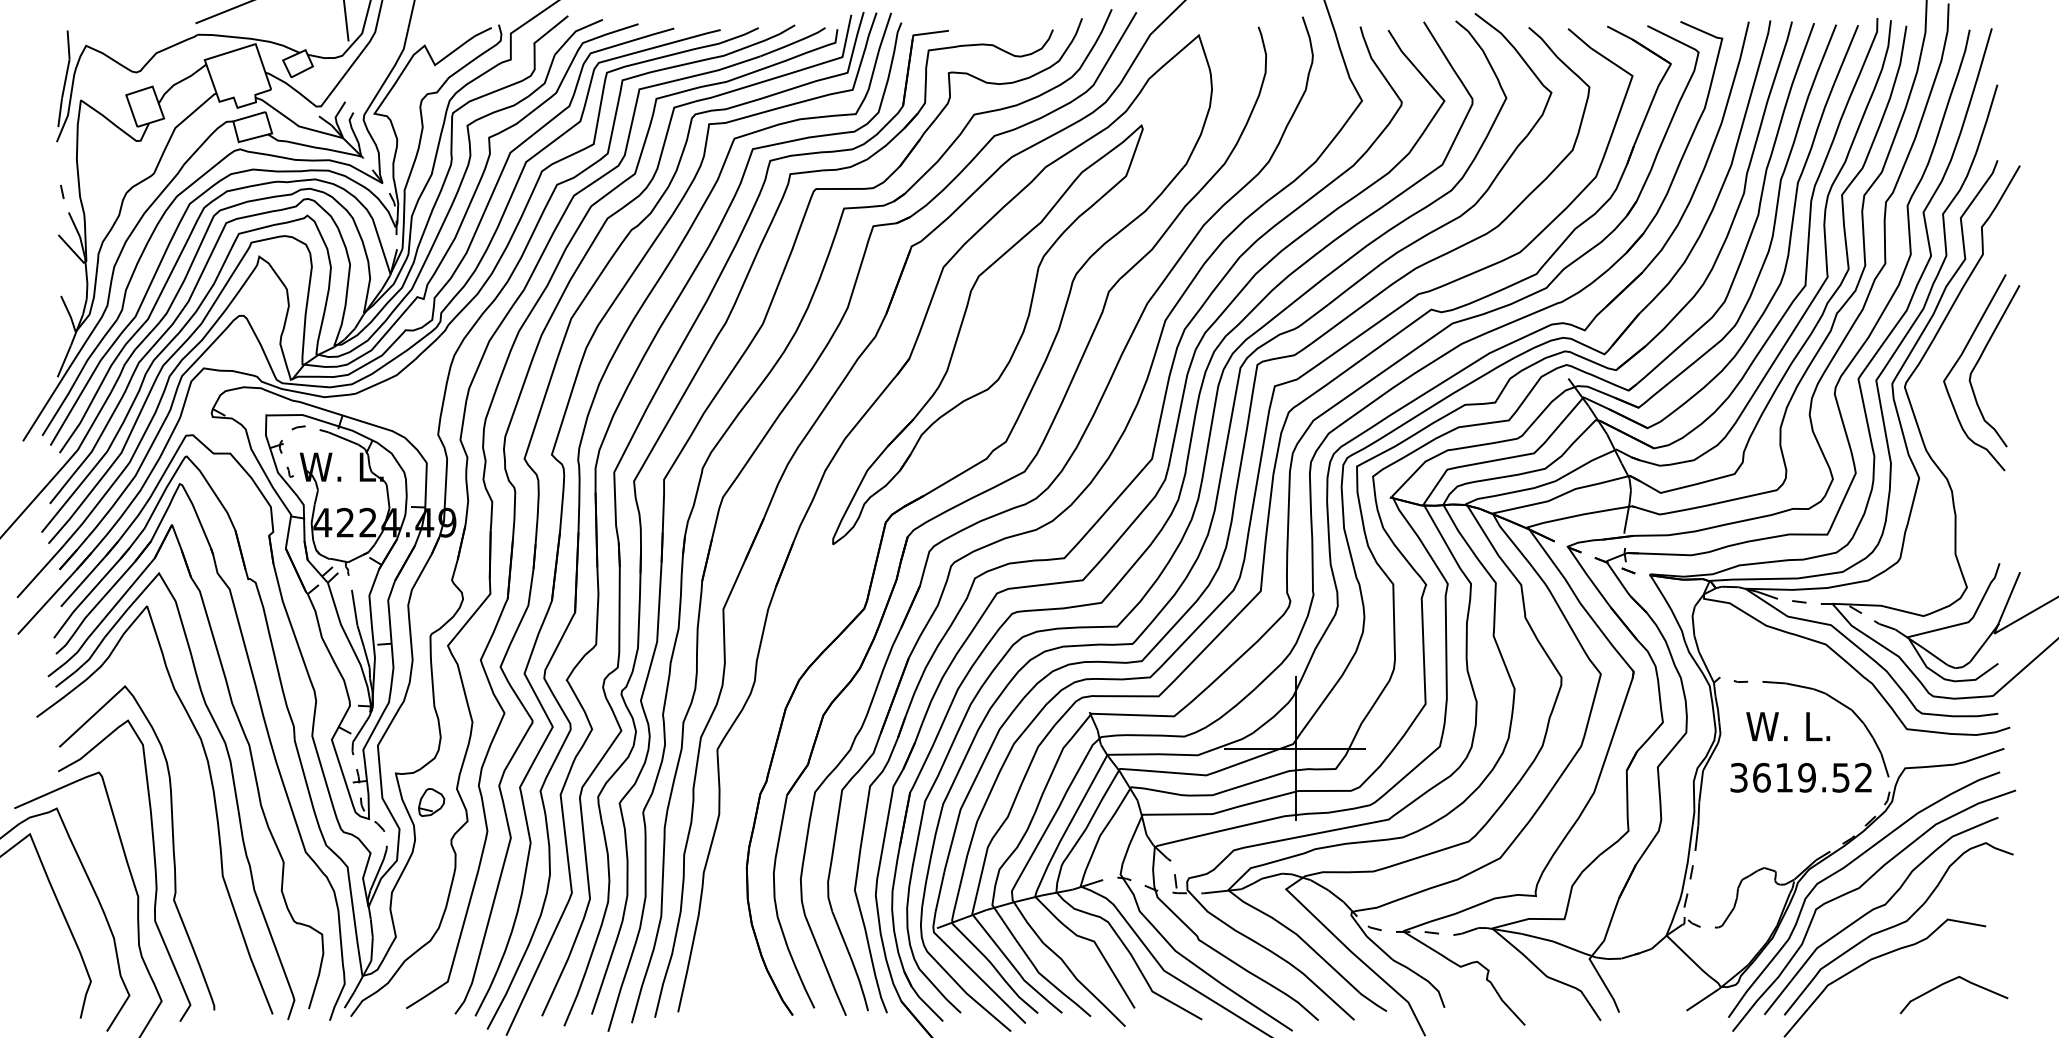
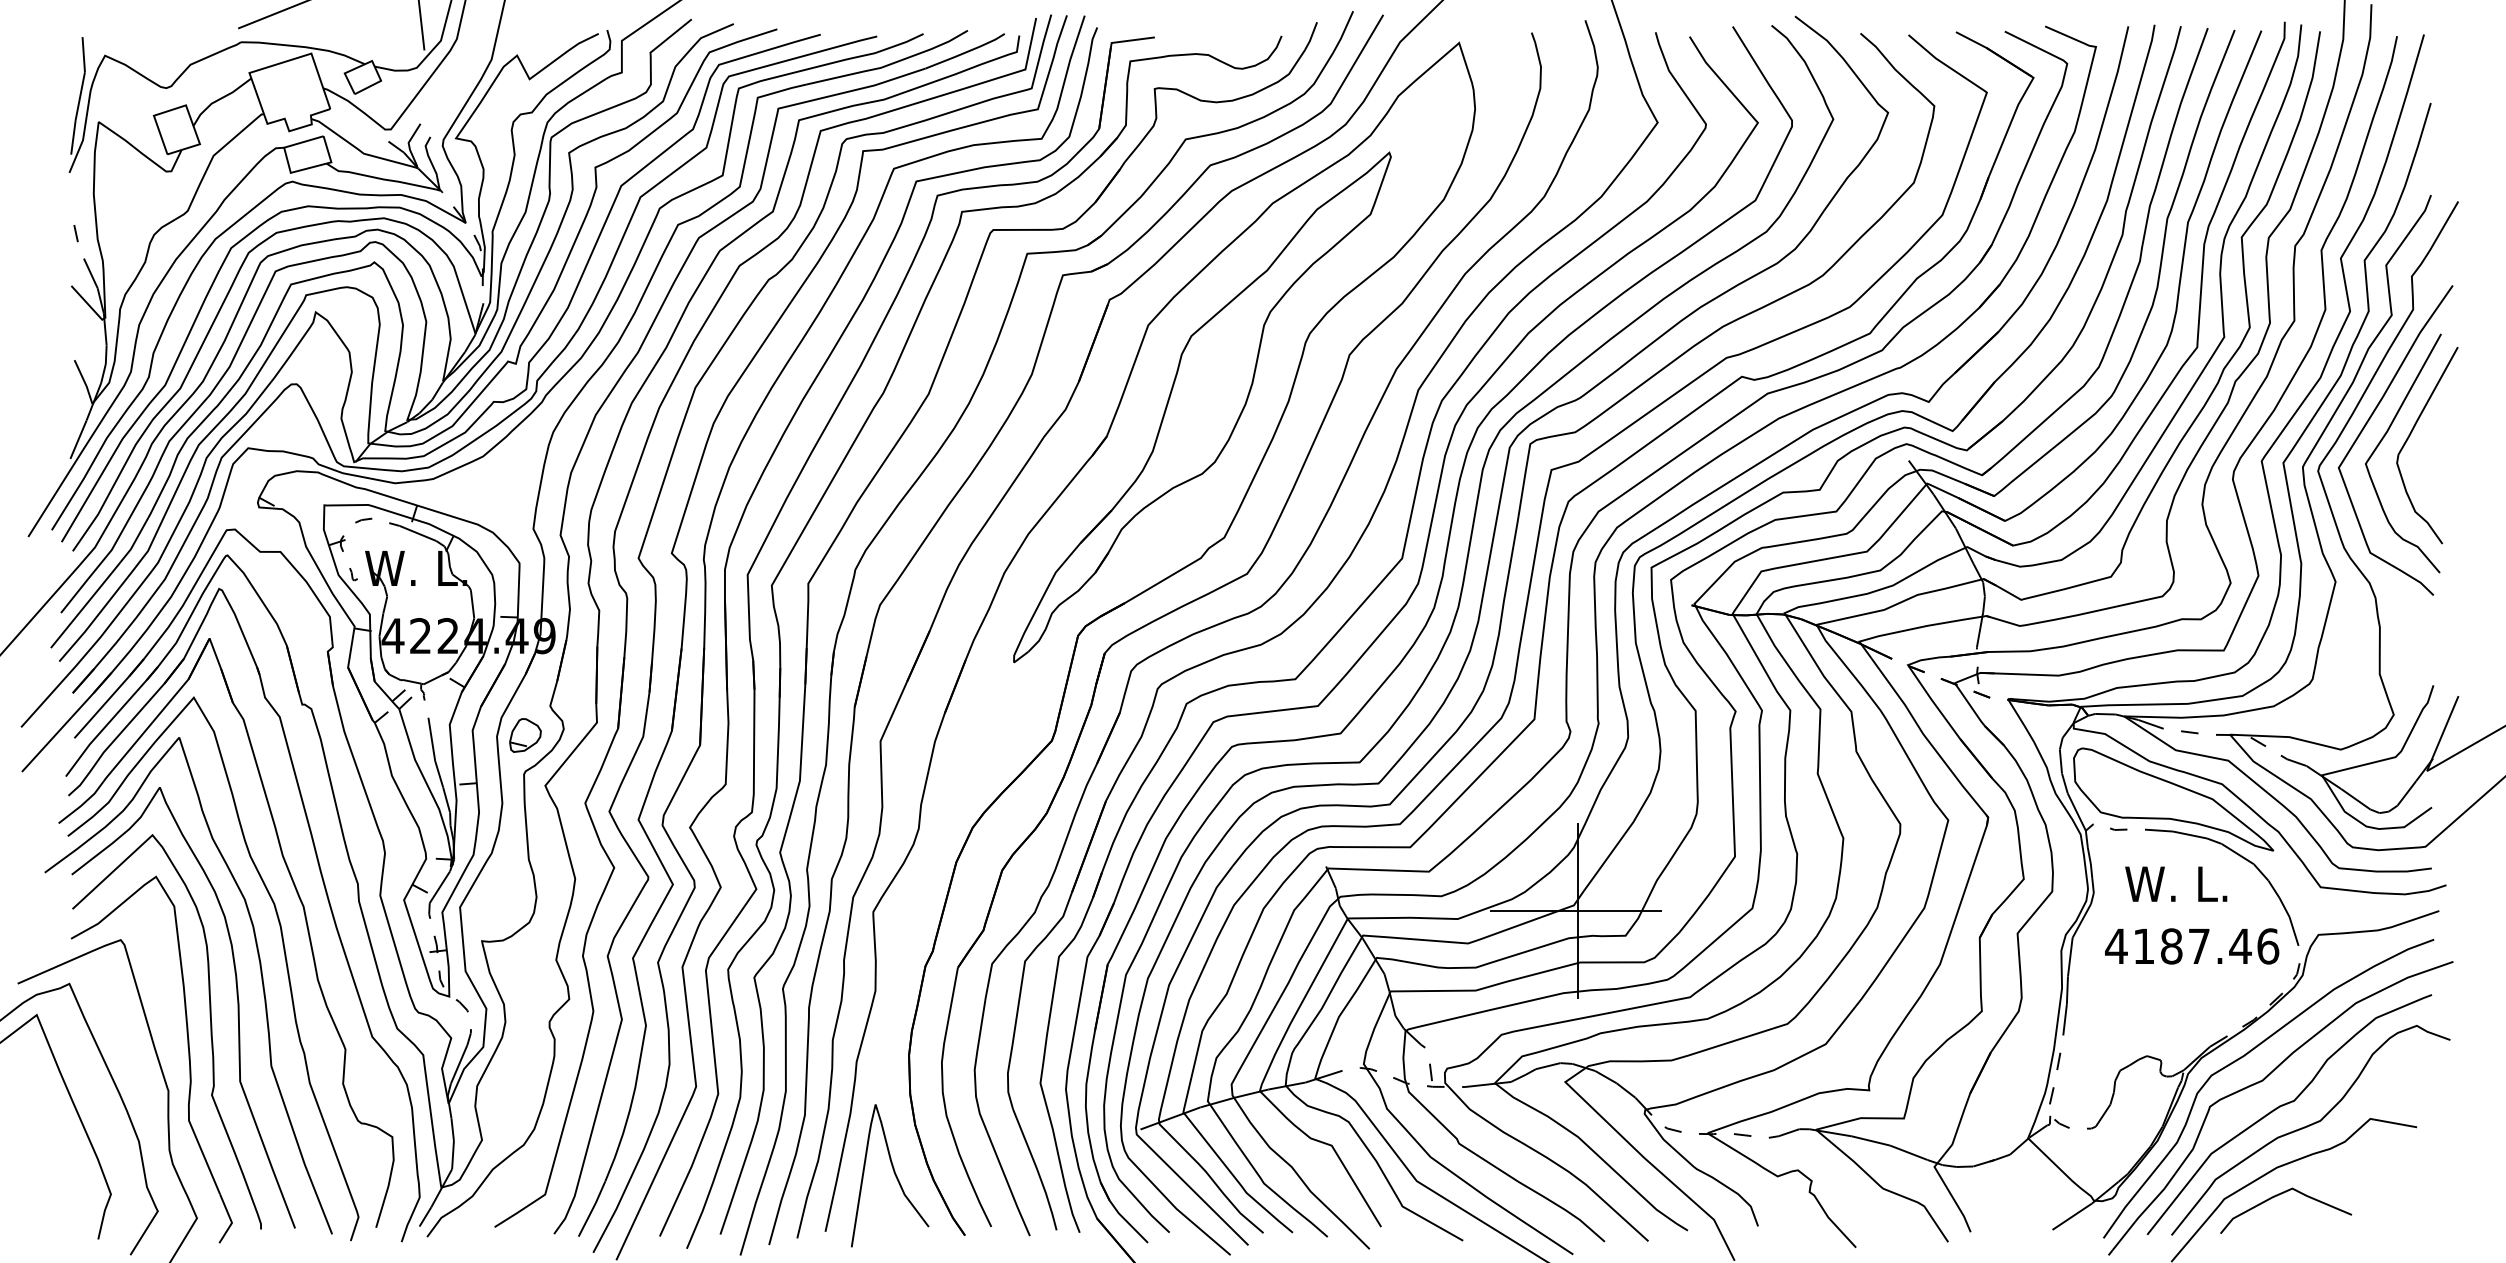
curve: (1946, 347) -> (2368, 422), added
part: (1785, 657) -> (2173, 799), added
text: (1801, 777) -> (2192, 946), 3619.52 -> 4187.46
part: (431, 802) -> (525, 735), moved
curve: (194, 827) -> (237, 1007), added
curve: (734, 963) -> (893, 1172), added
curve: (1948, 982) -> (2279, 1195), moved

